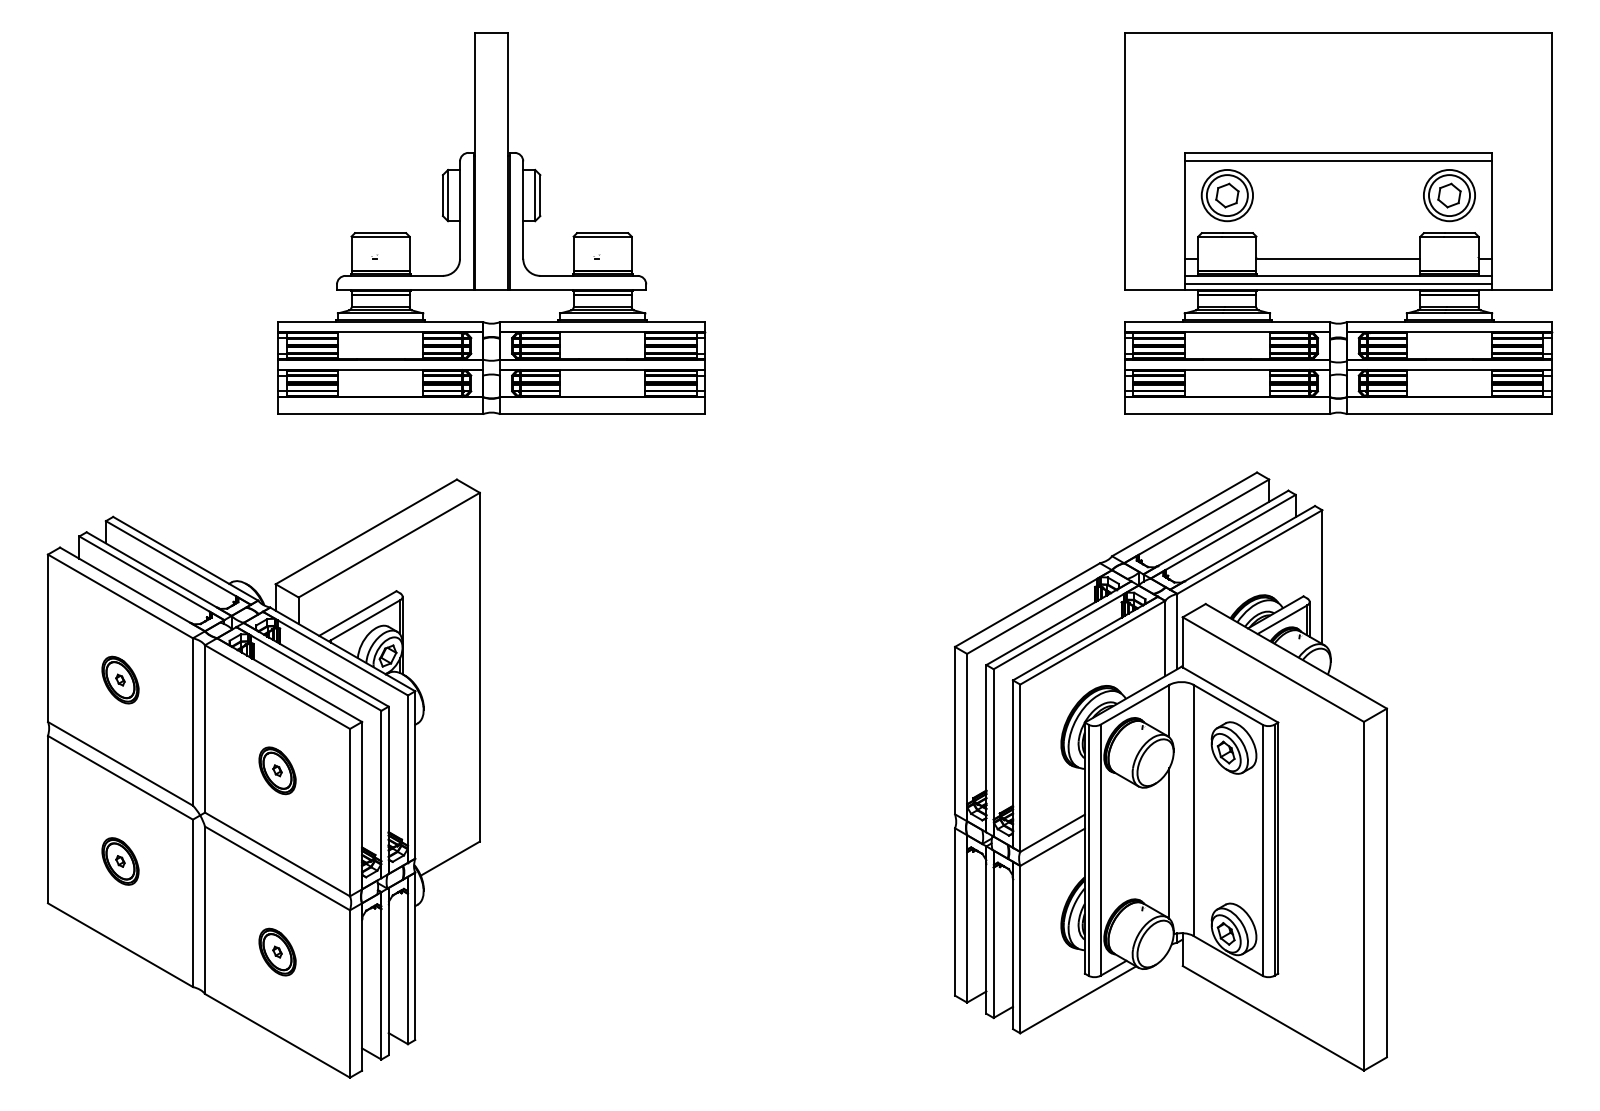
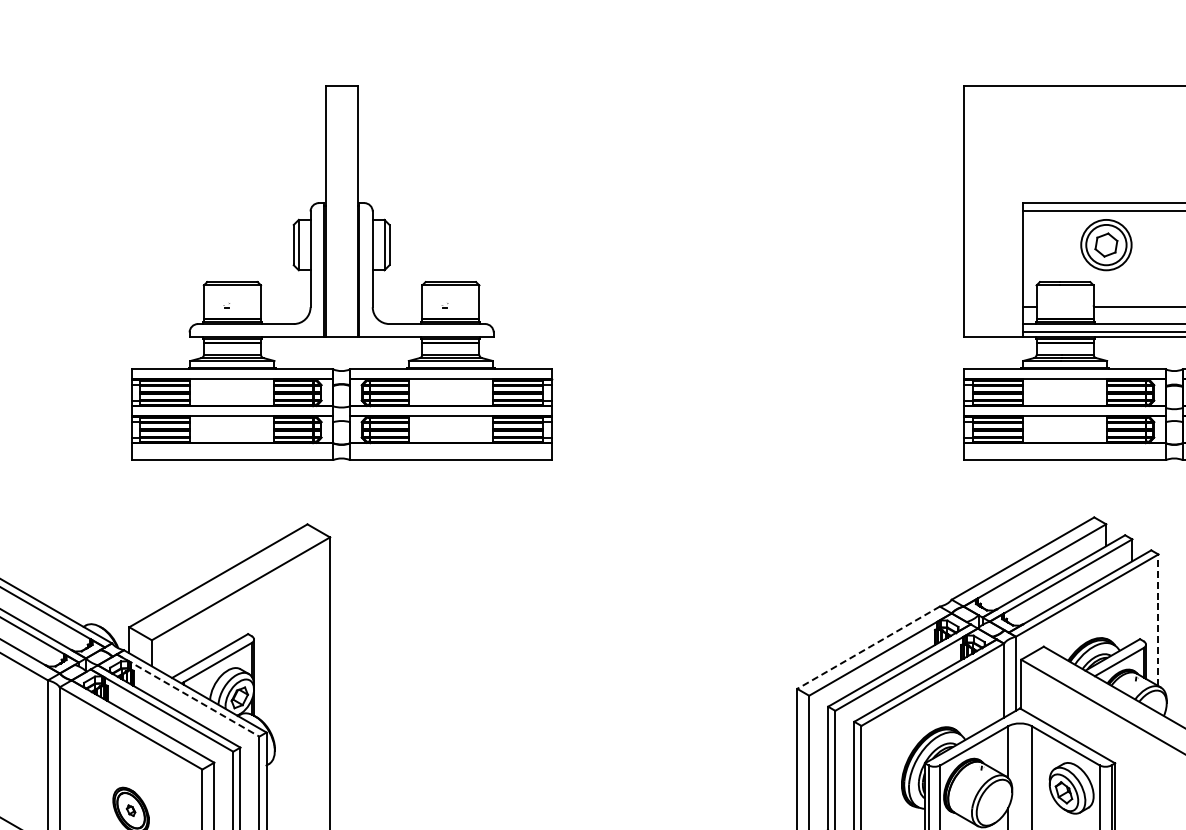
part: (1226, 195) -> (1105, 245), moved
line: (1322, 577) -> (1158, 620), solid -> dashed
line: (1027, 605) -> (868, 648), solid -> dashed
line: (335, 653) -> (188, 695), solid -> dashed

